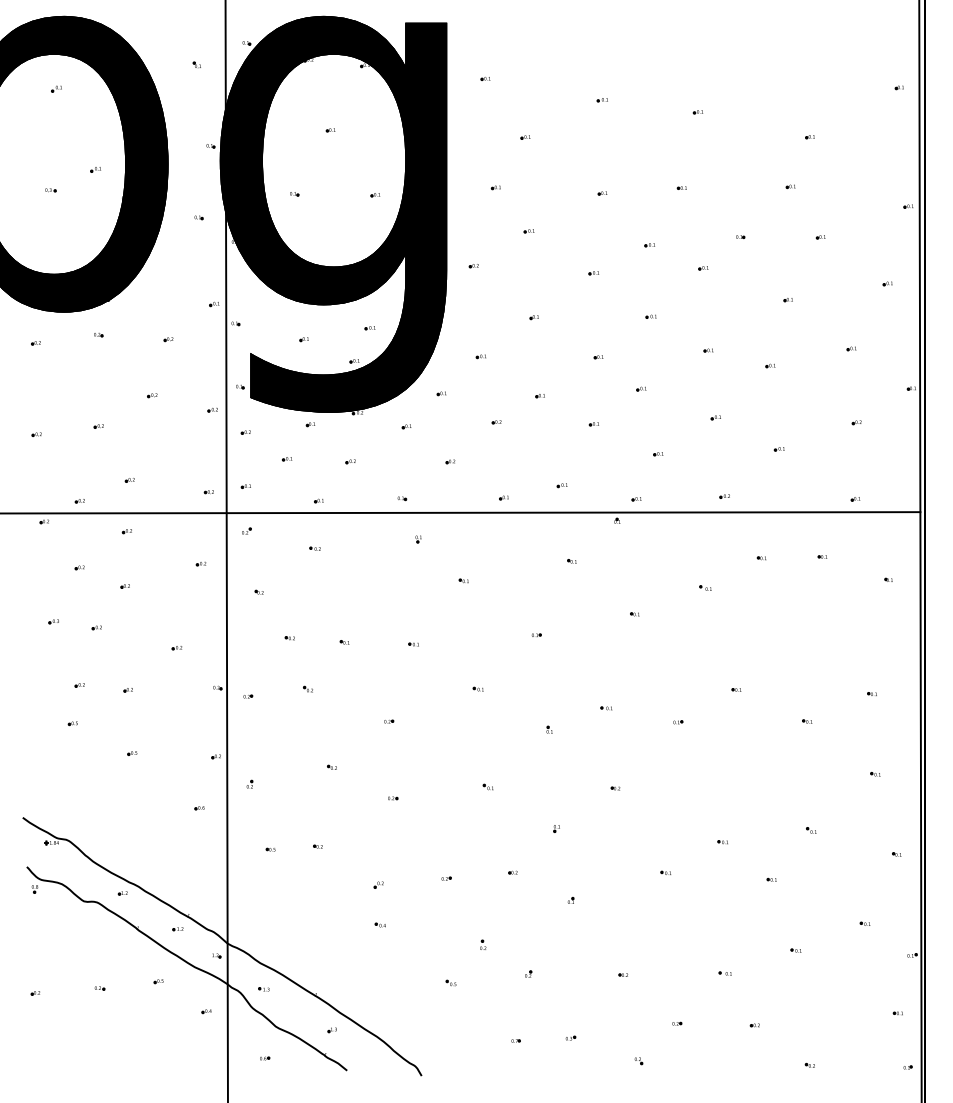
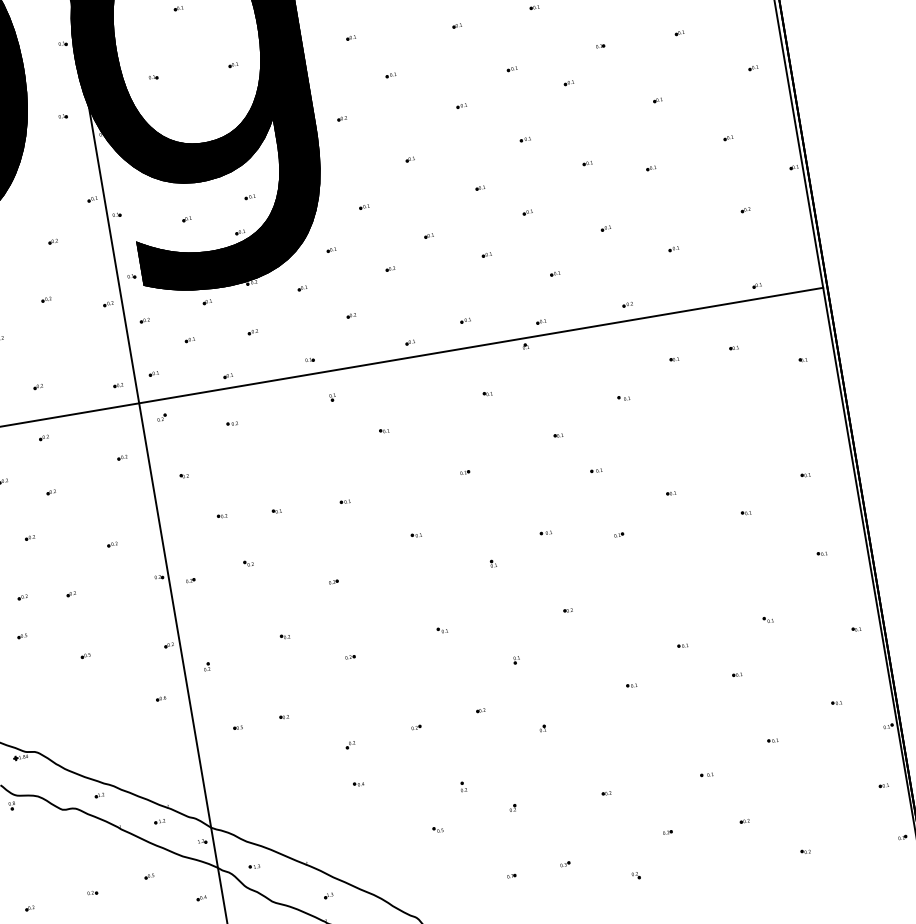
part: (666, 655) -> (596, 471), added

